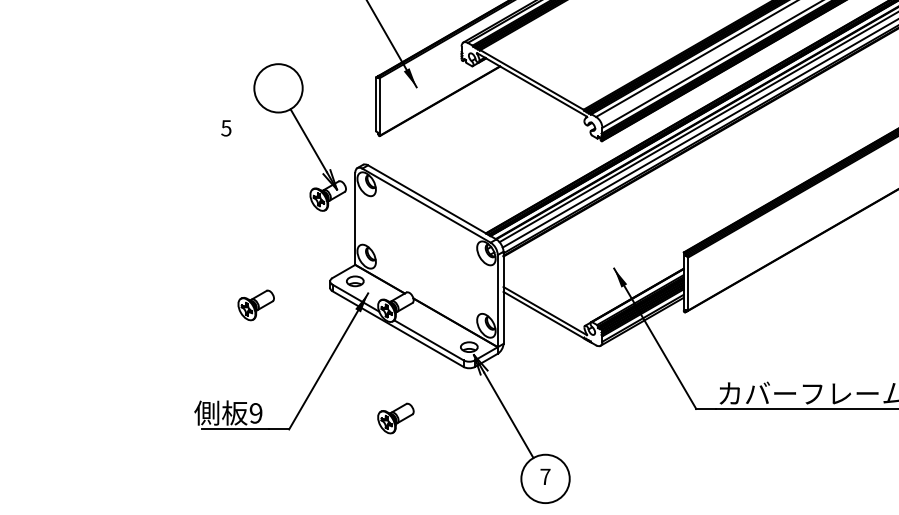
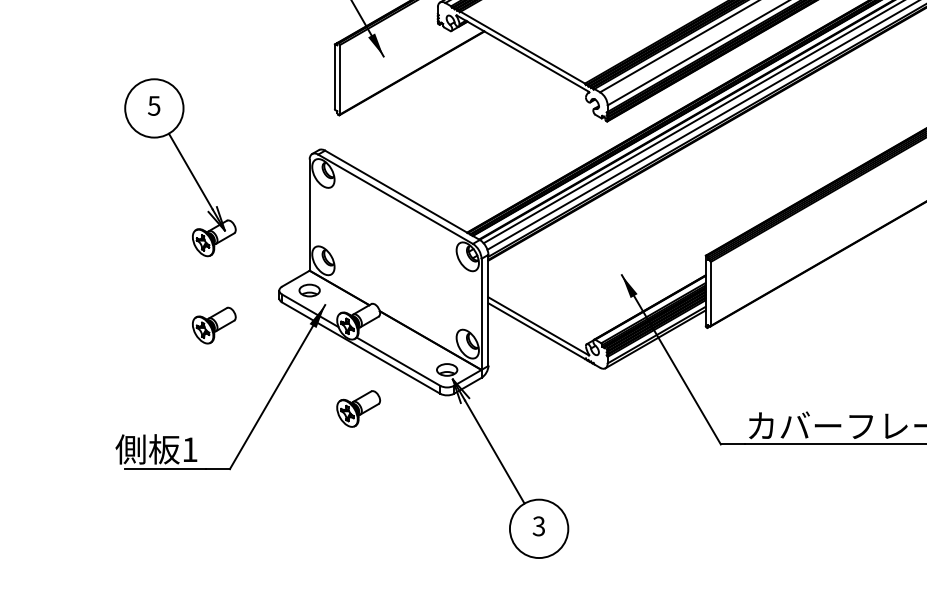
part: (299, 137) -> (179, 167), moved
part: (255, 305) -> (213, 325), moved
text: (255, 413) -> (189, 449), 9 -> 1
part: (395, 418) -> (358, 408), moved
text: (545, 476) -> (539, 525), 7 -> 3

